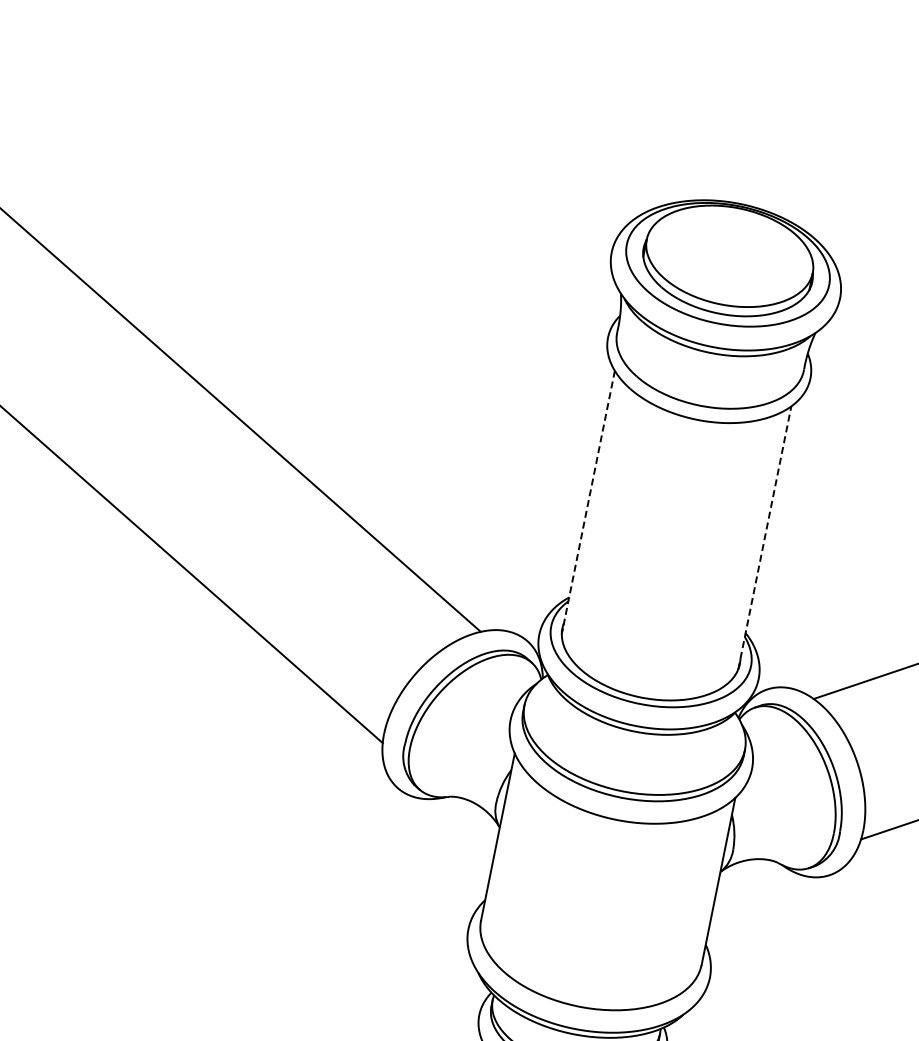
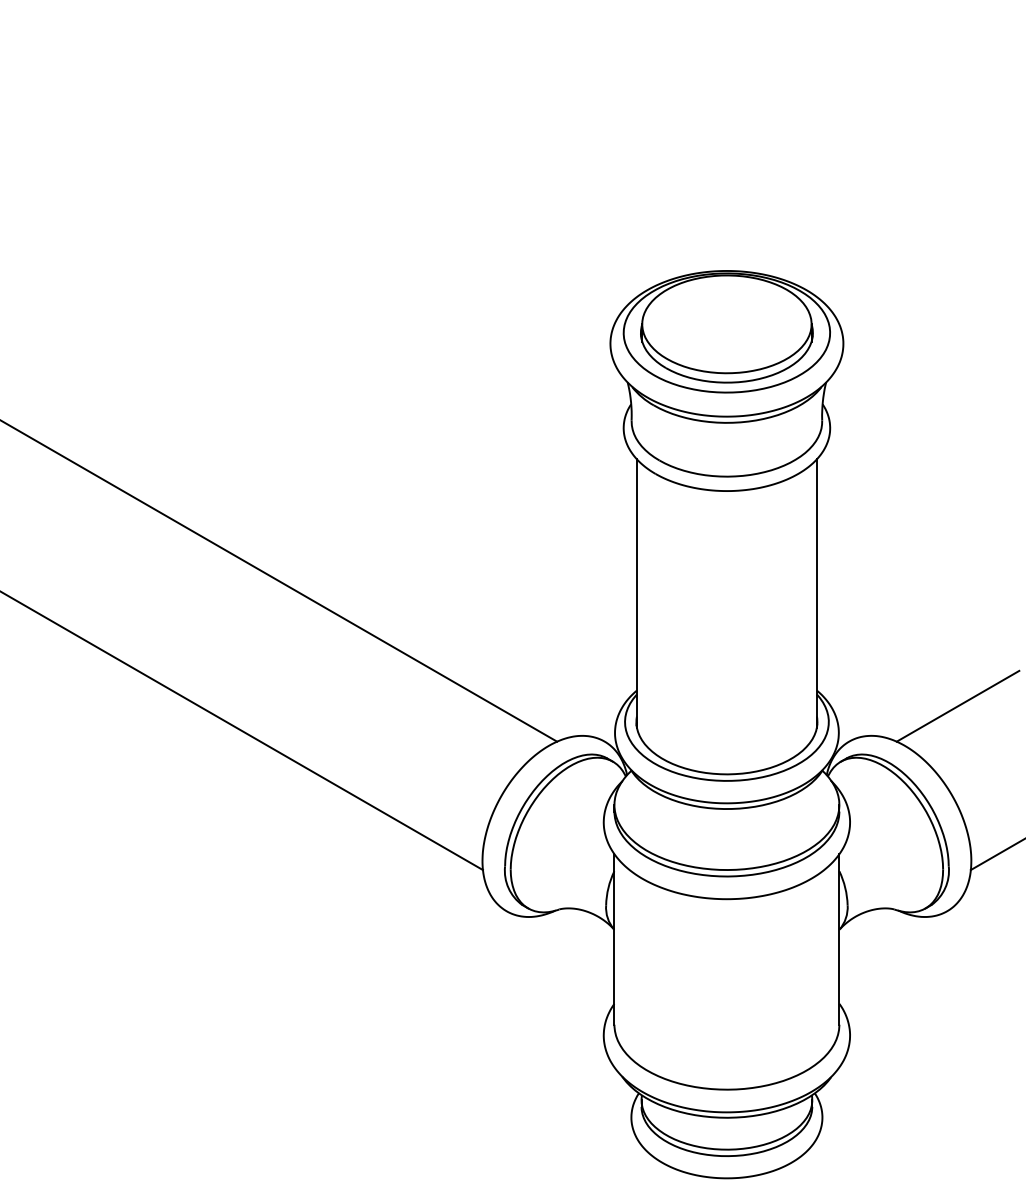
line: (587, 502) -> (636, 593), dashed -> solid
line: (764, 536) -> (816, 592), dashed -> solid

